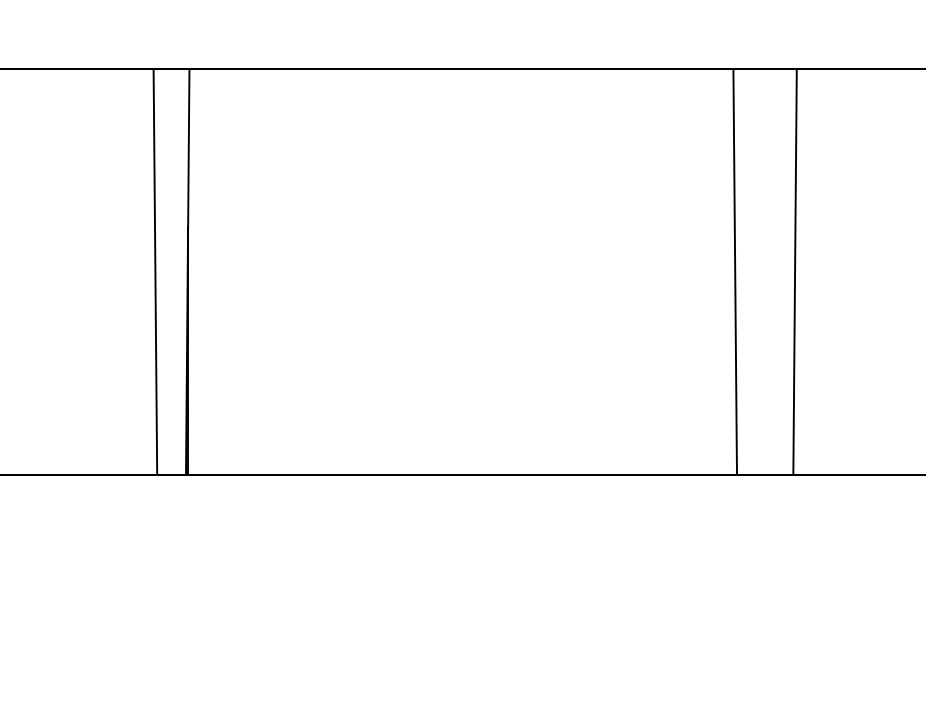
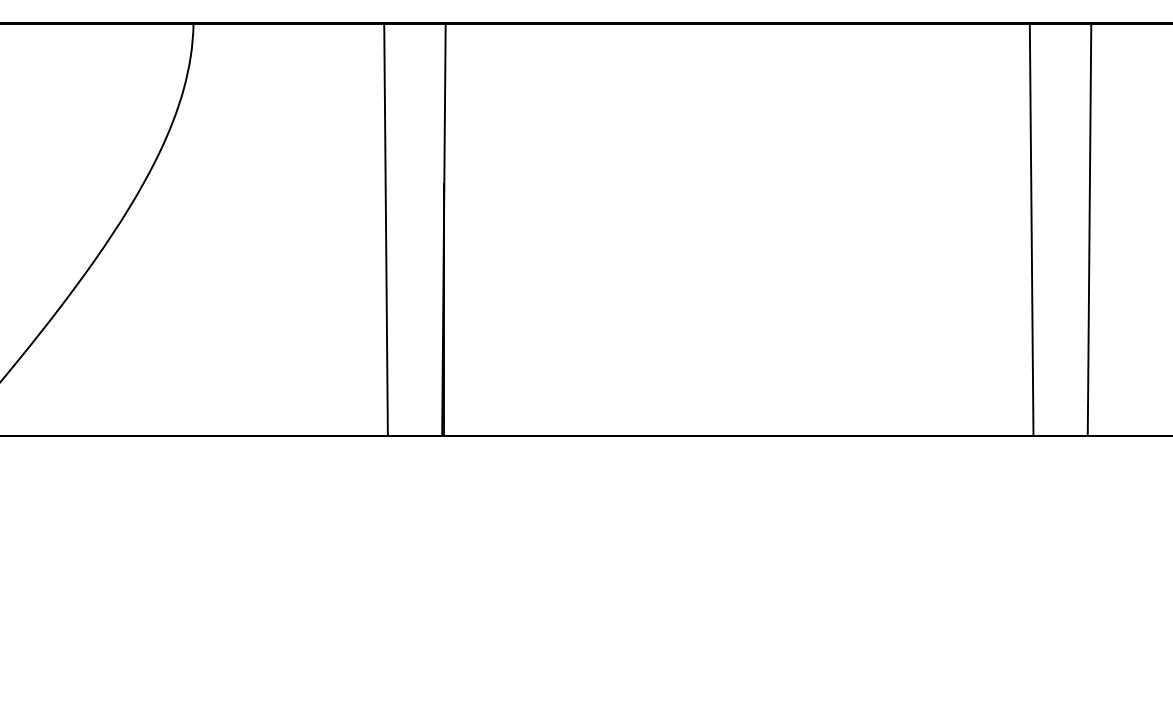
line: (154, 271) -> (385, 229), moved
line: (735, 271) -> (1031, 229), moved
line: (795, 271) -> (1089, 229), moved

